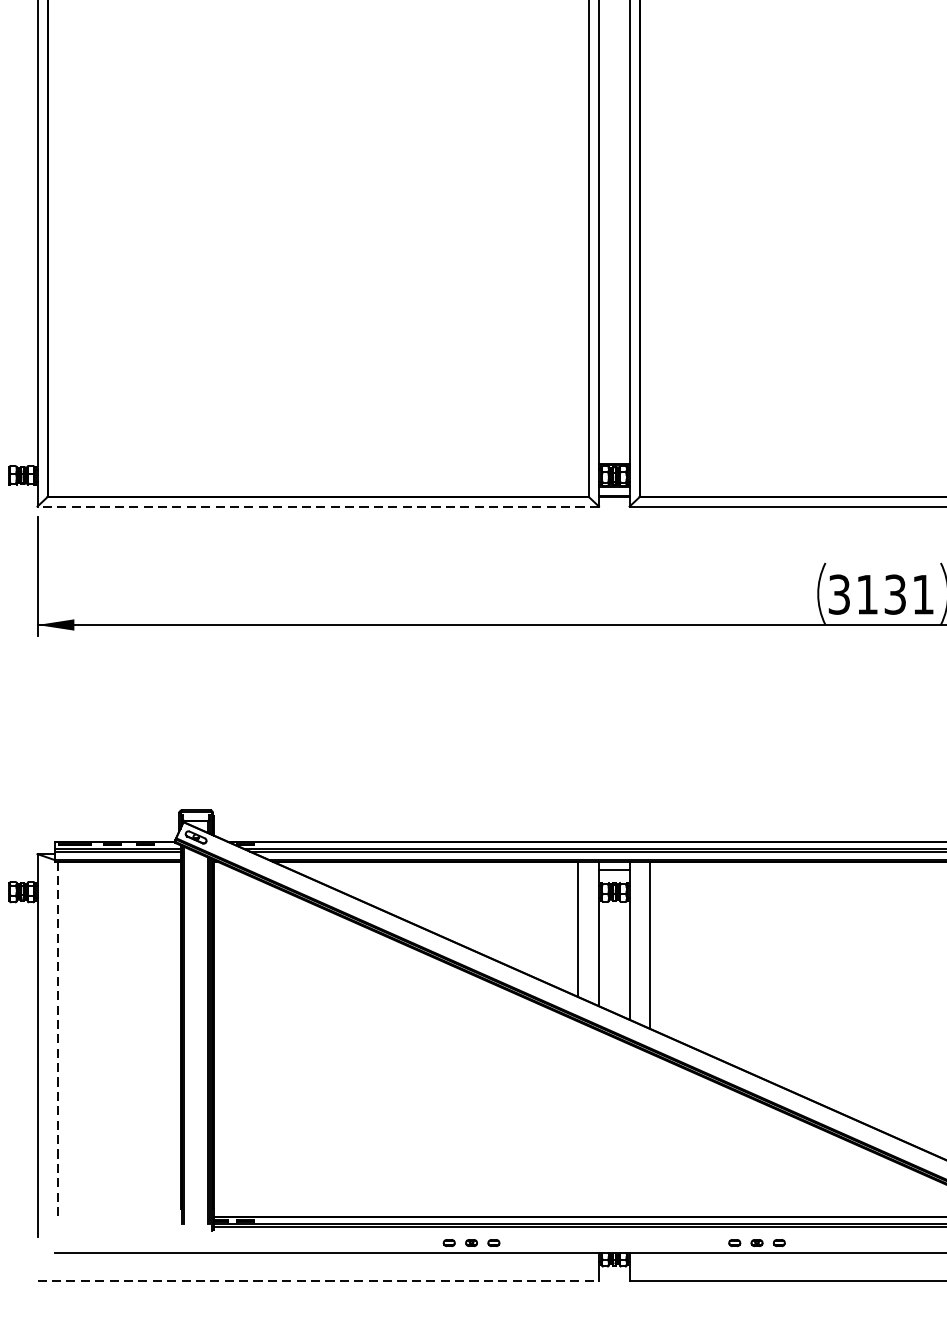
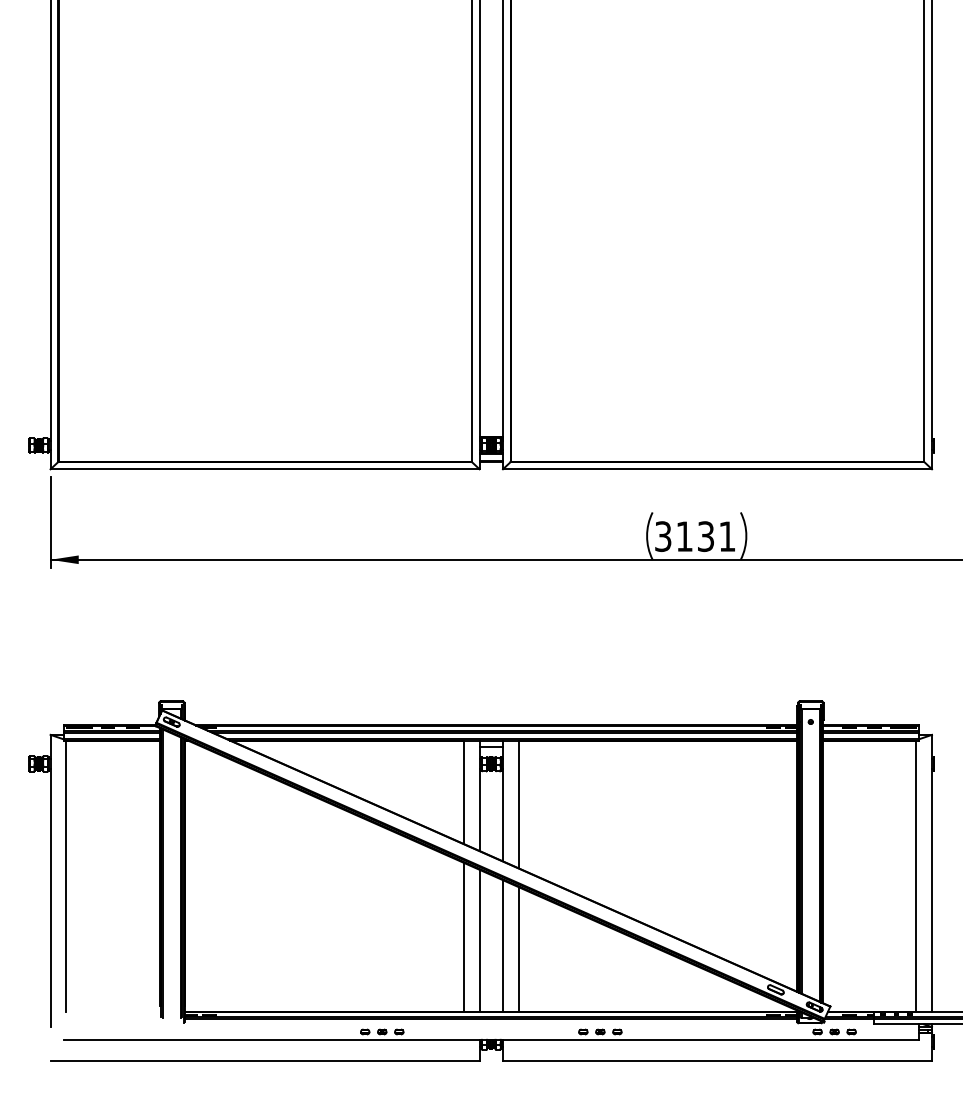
line: (317, 506) -> (264, 469), dashed -> solid
line: (58, 1039) -> (66, 876), dashed -> solid
line: (577, 1118) -> (463, 936), added
line: (598, 1123) -> (479, 940), added
line: (630, 1129) -> (503, 945), added
line: (649, 1135) -> (518, 949), added
line: (318, 1281) -> (265, 1061), dashed -> solid

